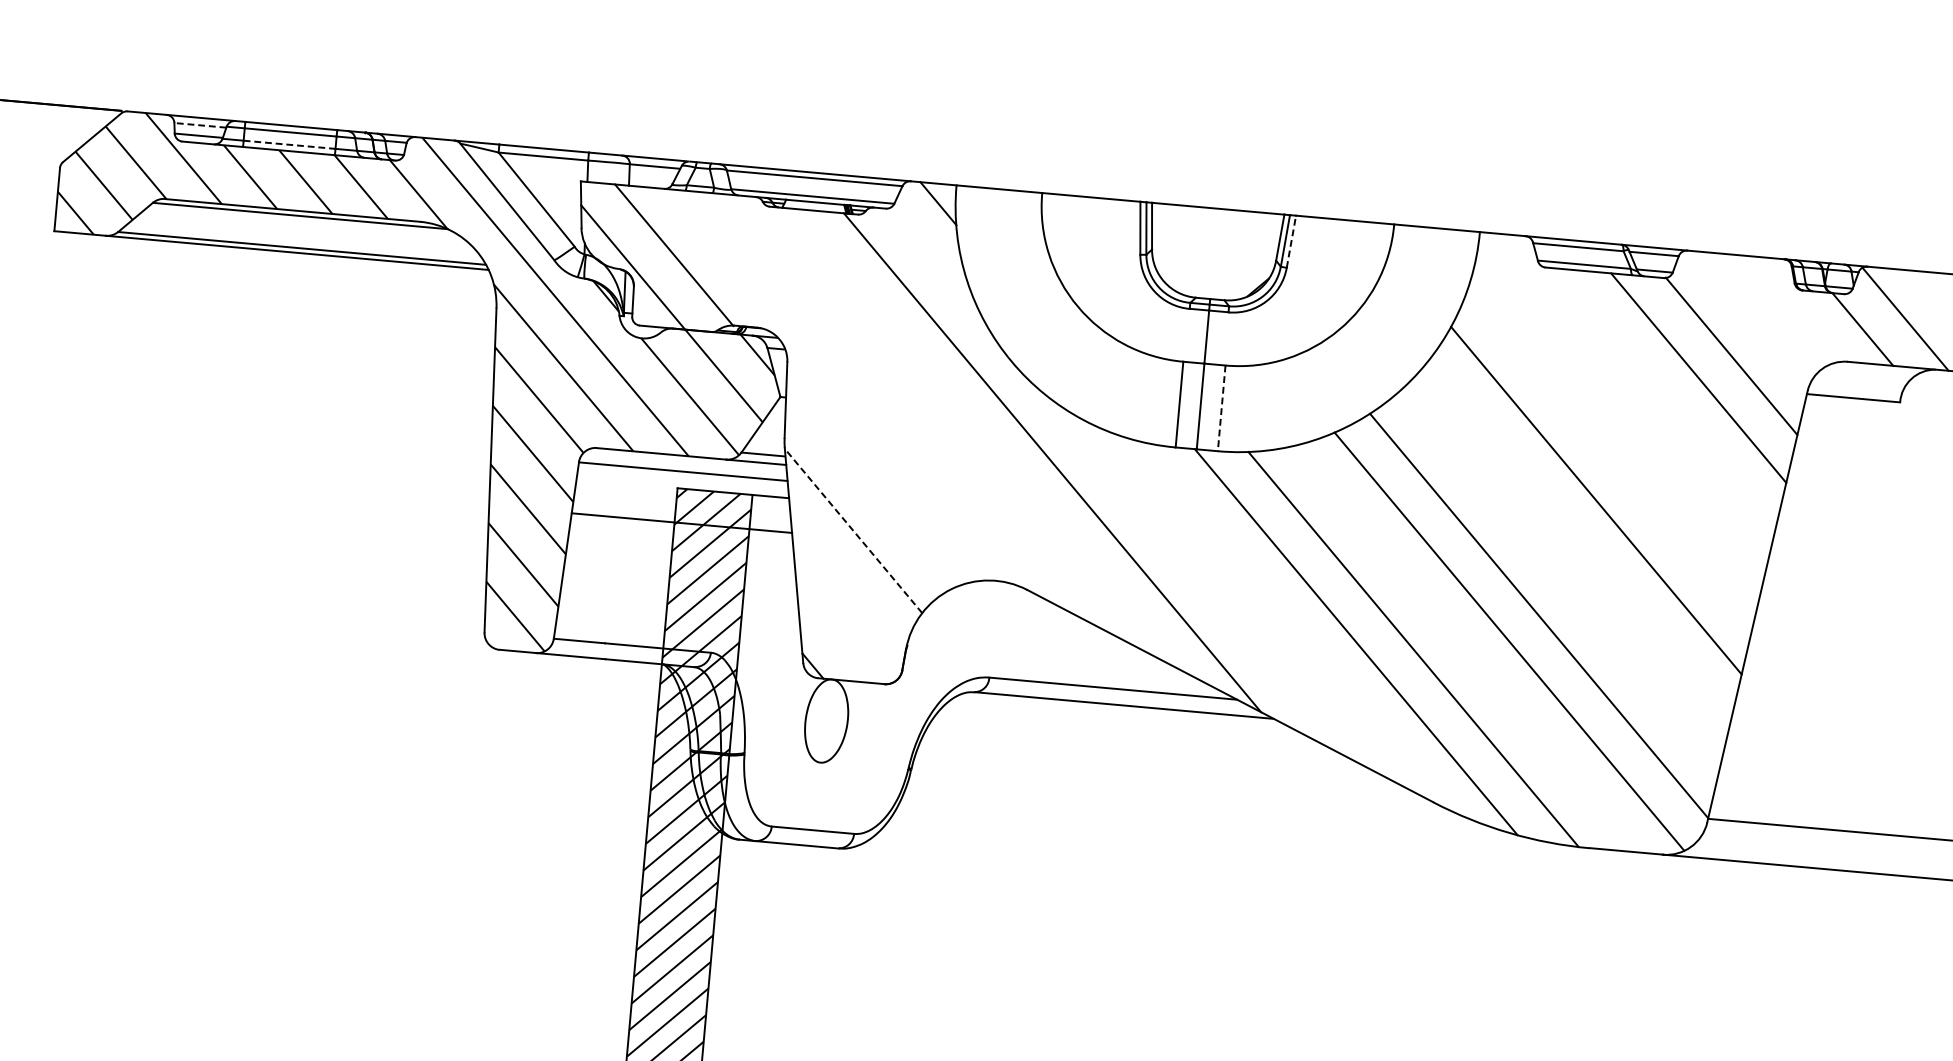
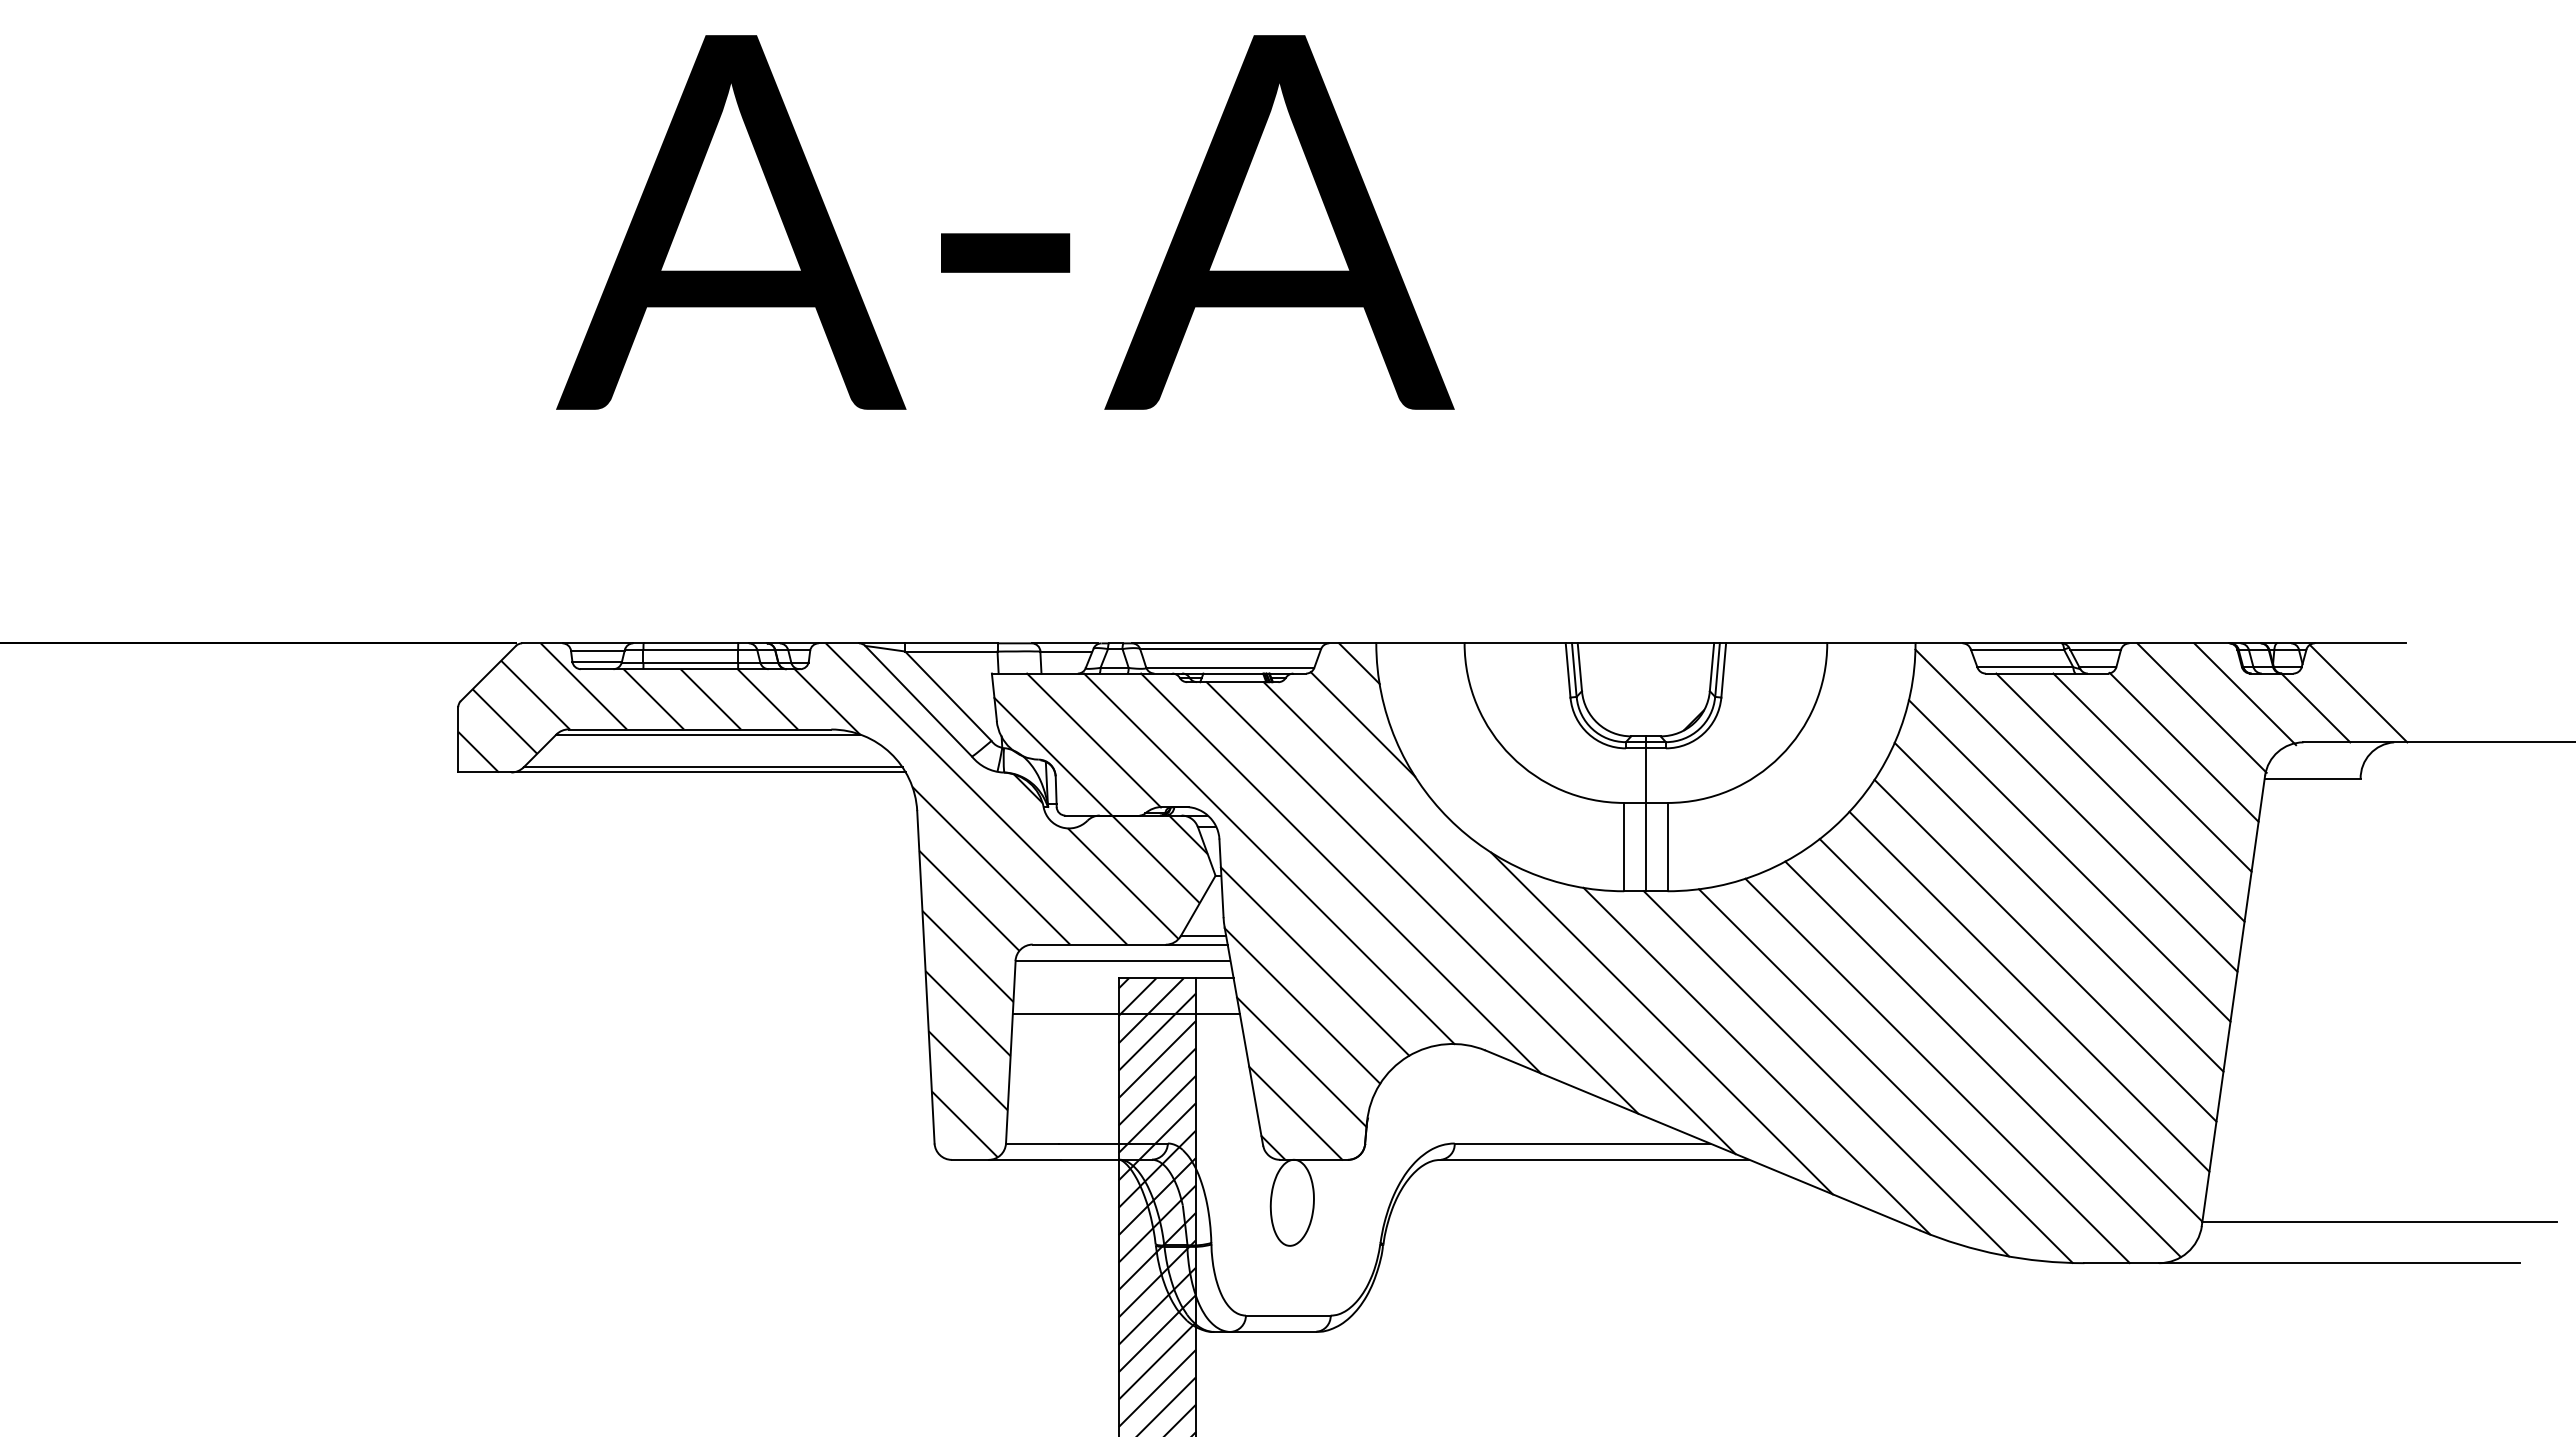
line: (200, 124) -> (597, 650), dashed -> solid
line: (290, 144) -> (691, 662), dashed -> solid
line: (1291, 240) -> (1723, 669), dashed -> solid
line: (936, 262) -> (1362, 724), added
line: (1795, 310) -> (2245, 694), added
line: (1751, 319) -> (2201, 707), added
line: (834, 384) -> (1269, 858), added
line: (1665, 399) -> (2120, 797), added
line: (902, 405) -> (1341, 873), added
line: (1221, 408) -> (1667, 847), dashed -> solid
line: (1621, 408) -> (2076, 810), added
line: (979, 436) -> (1422, 897), added
line: (1610, 456) -> (2069, 860), added
line: (869, 488) -> (1314, 961), added
line: (853, 531) -> (1302, 1006), dashed -> solid
line: (1579, 541) -> (2045, 950), added
line: (1201, 579) -> (1662, 1023), added
line: (1560, 579) -> (2029, 991), added
line: (847, 585) -> (1301, 1062), added
line: (1289, 623) -> (1756, 1060), added
line: (837, 633) -> (1295, 1112), added
line: (1464, 648) -> (1937, 1070), added

